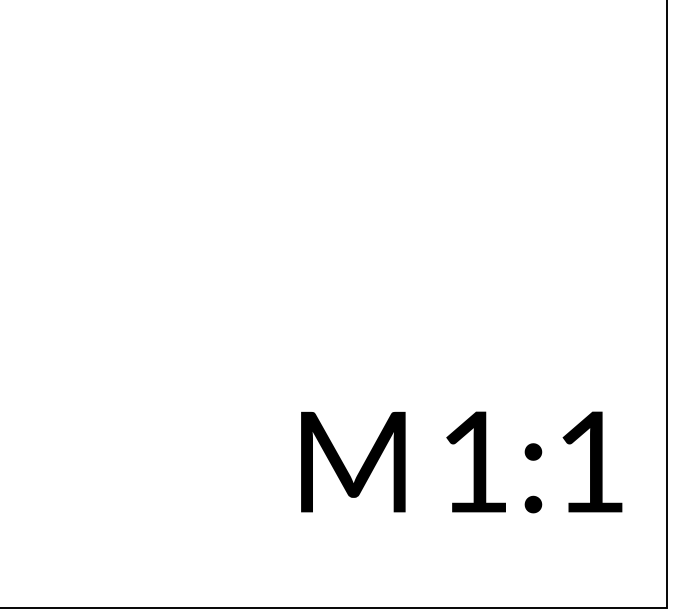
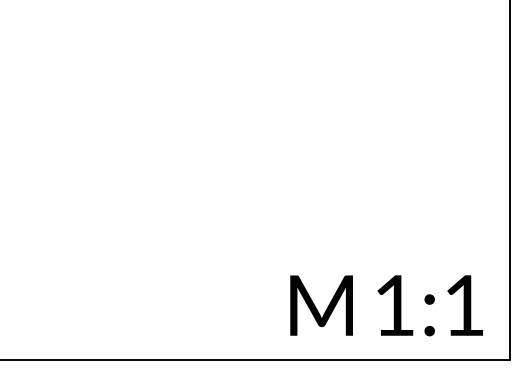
text: (461, 461) -> (386, 305), moved

